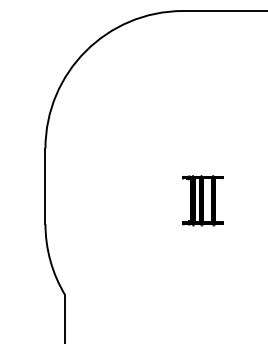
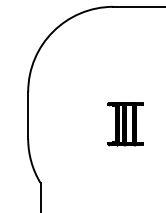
part: (202, 201) -> (125, 124), size x1.4

